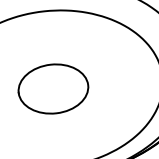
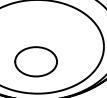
part: (52, 88) -> (35, 61), moved

